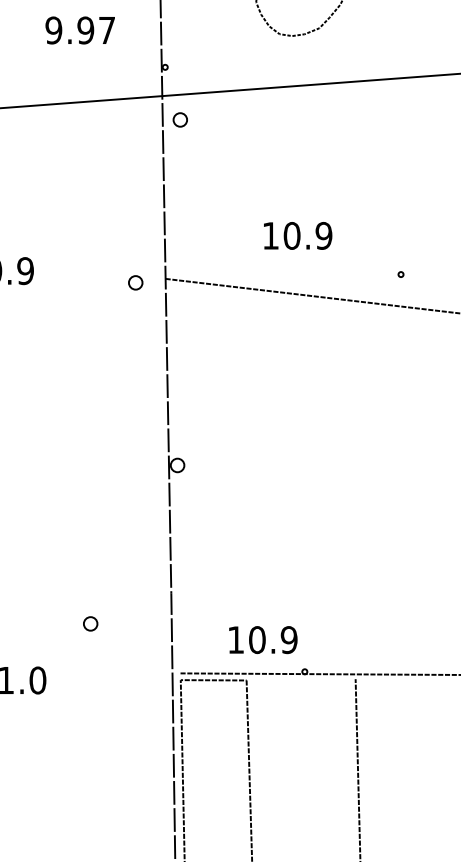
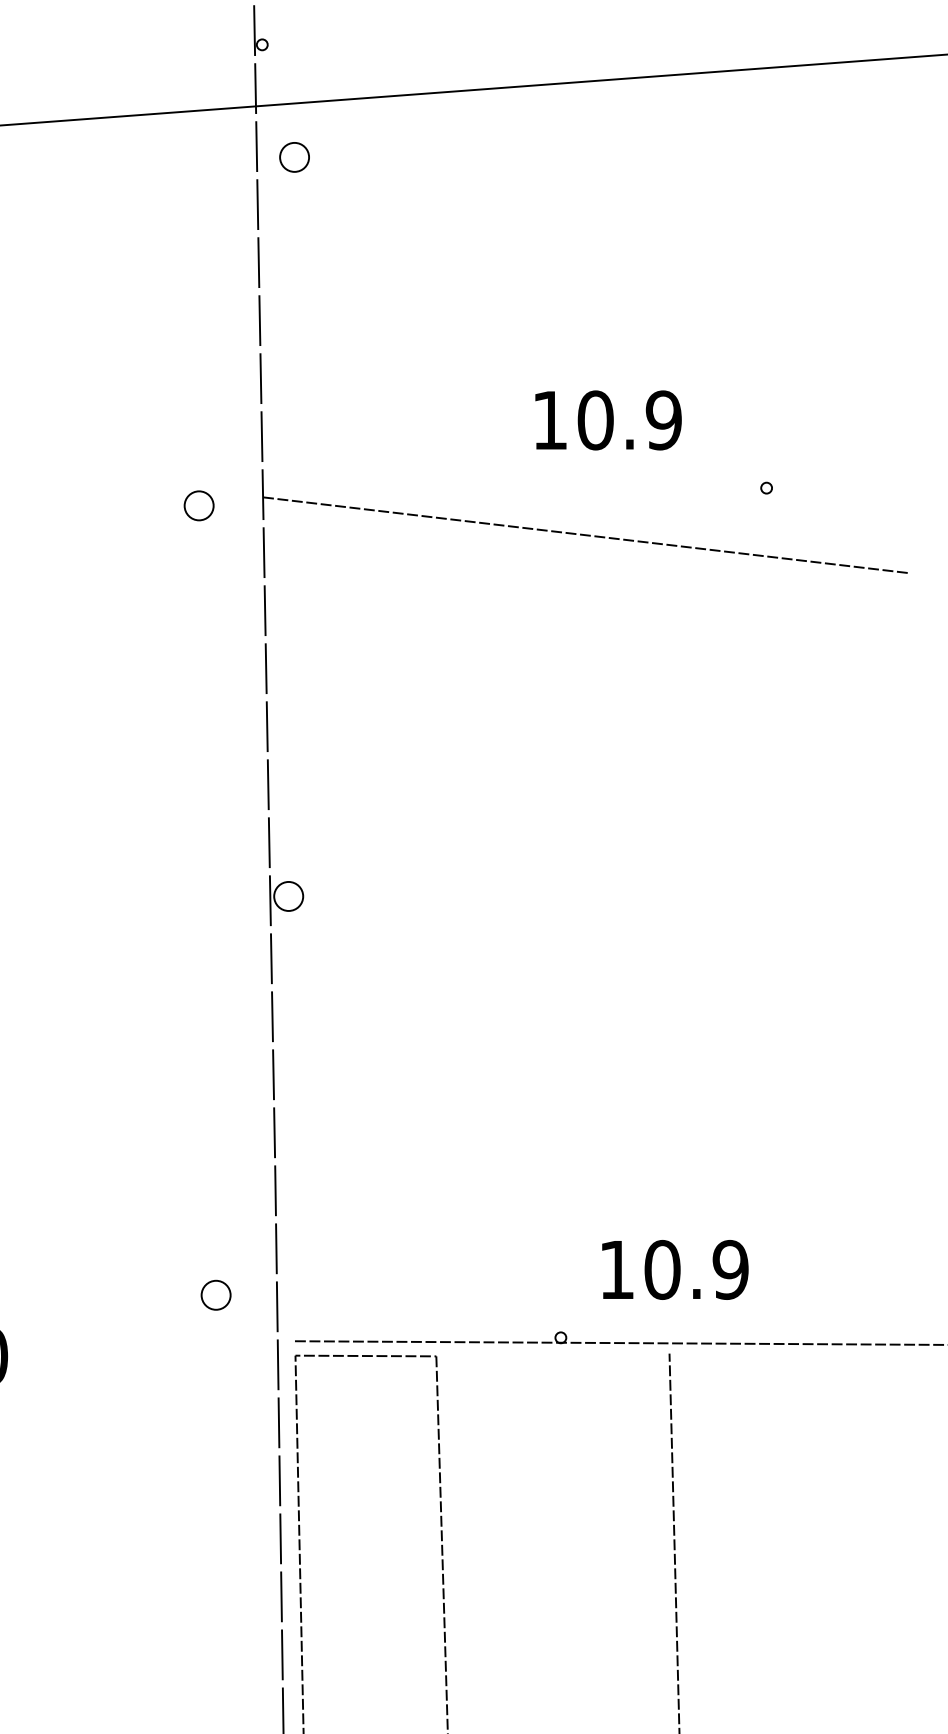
text: (298, 235) -> (609, 419), moved
part: (90, 623) -> (215, 1294), moved
text: (263, 640) -> (675, 1270), moved

